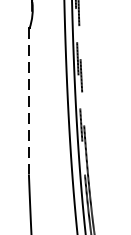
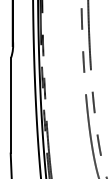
line: (28, 101) -> (10, 105), dashed -> solid

